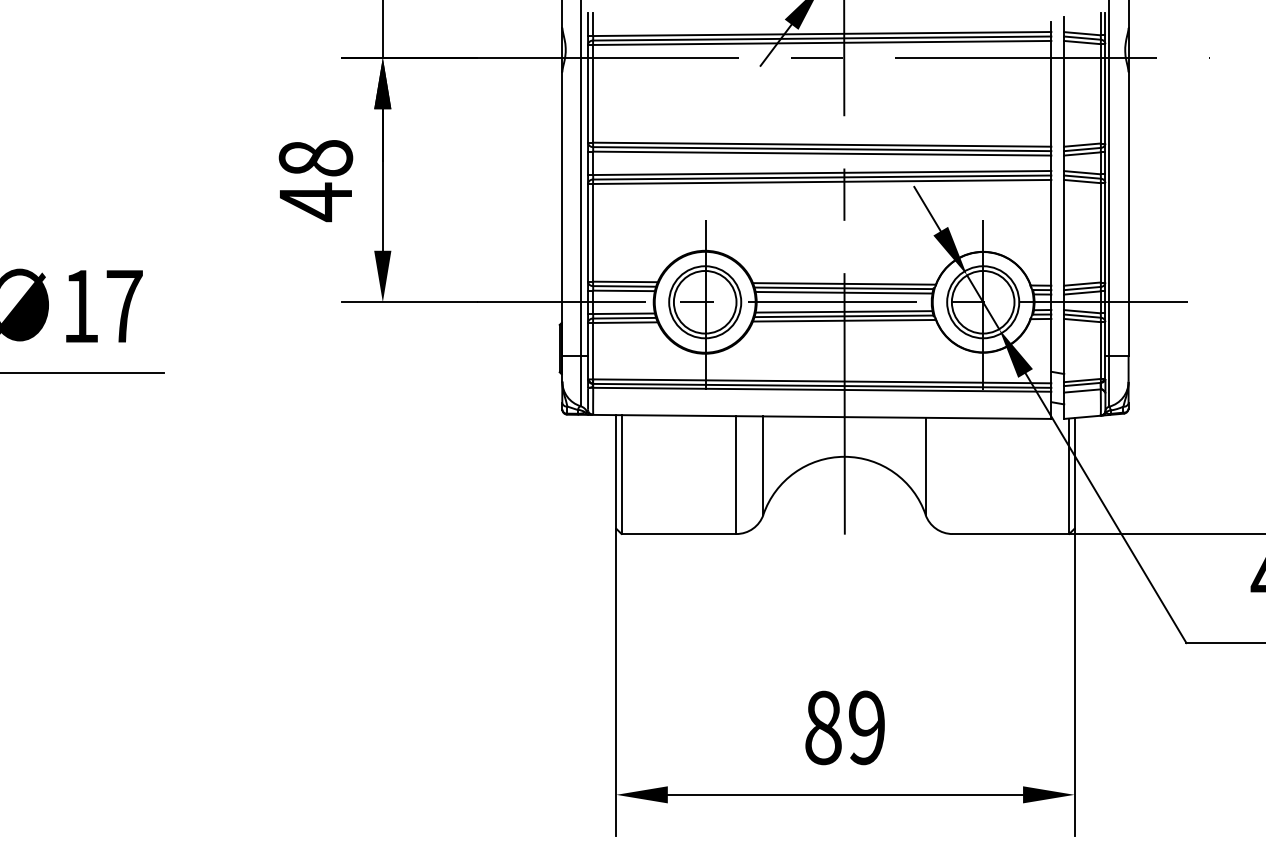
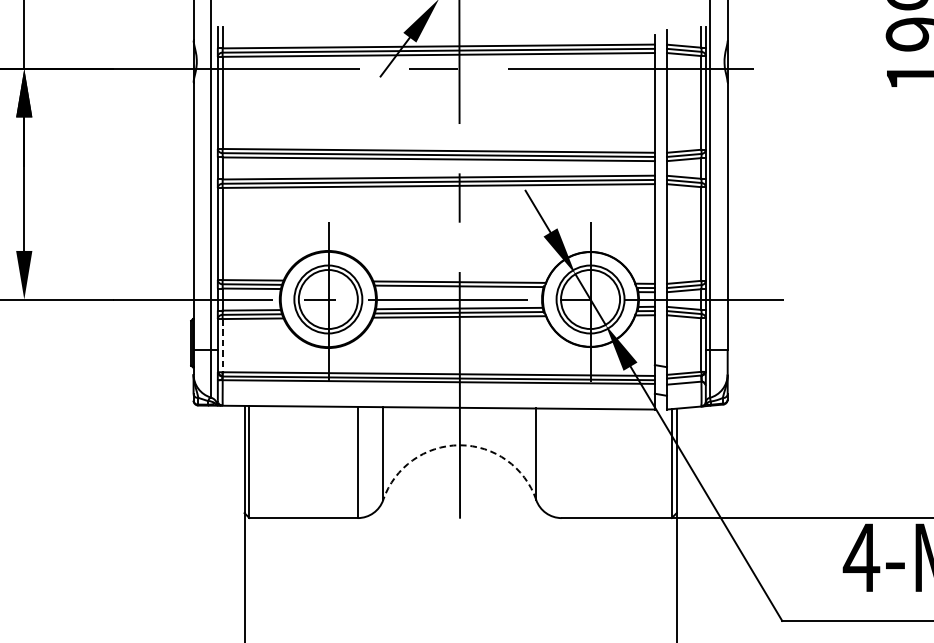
line: (843, 292) -> (458, 290), removed
line: (593, 351) -> (222, 345), solid -> dashed
arc: (844, 456) -> (459, 444), solid -> dashed

